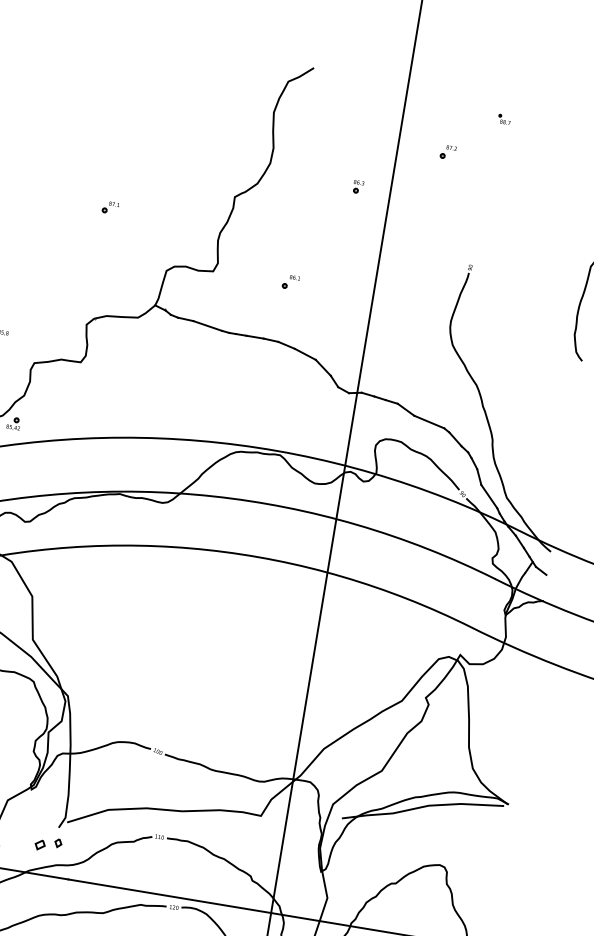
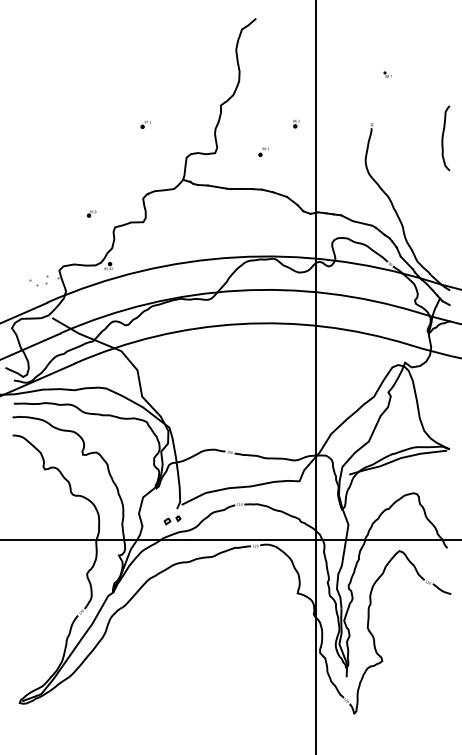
part: (503, 118) -> (387, 74), moved
part: (447, 152) -> (346, 56), removed
part: (358, 188) -> (296, 124), moved

